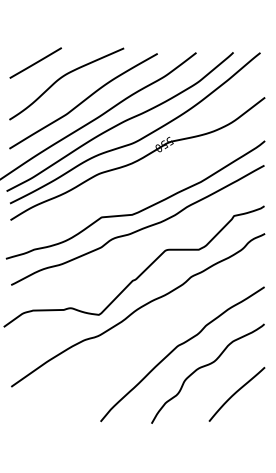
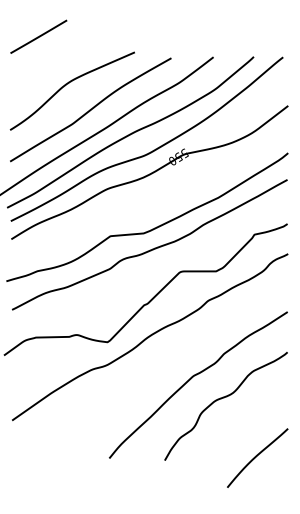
line: (35, 62) -> (38, 36), moved
curve: (236, 393) -> (257, 457), moved

